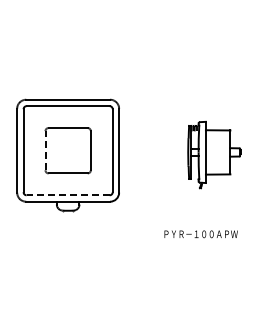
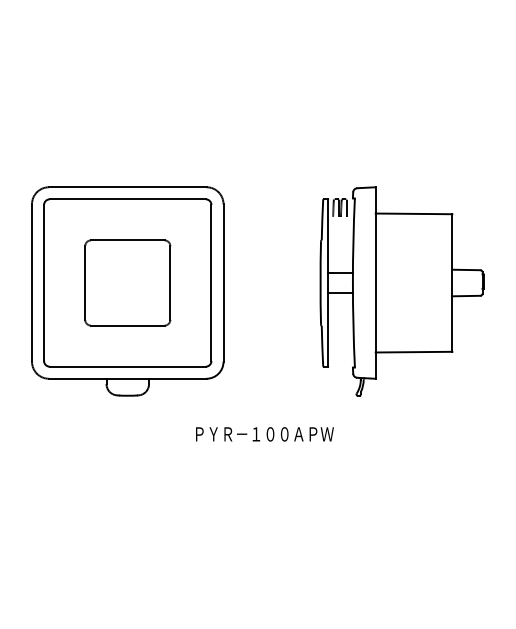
line: (45, 150) -> (85, 282), dashed -> solid
part: (214, 154) -> (402, 290), size x1.67
line: (68, 195) -> (128, 367), dashed -> solid
text: (200, 234) -> (263, 434), moved

